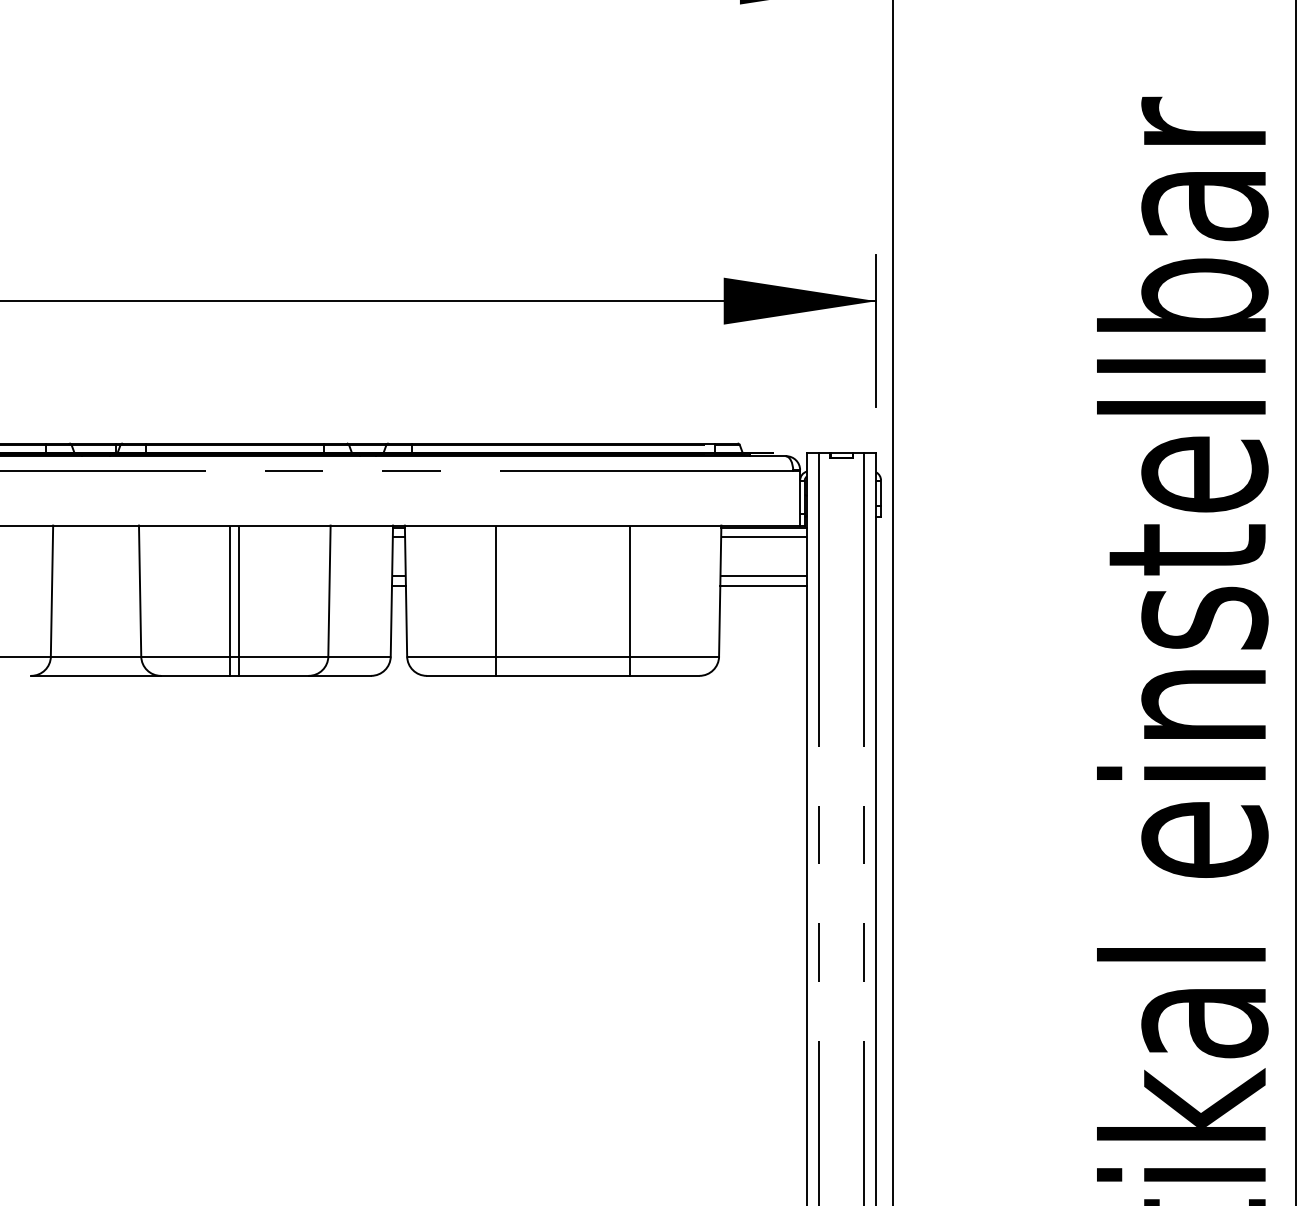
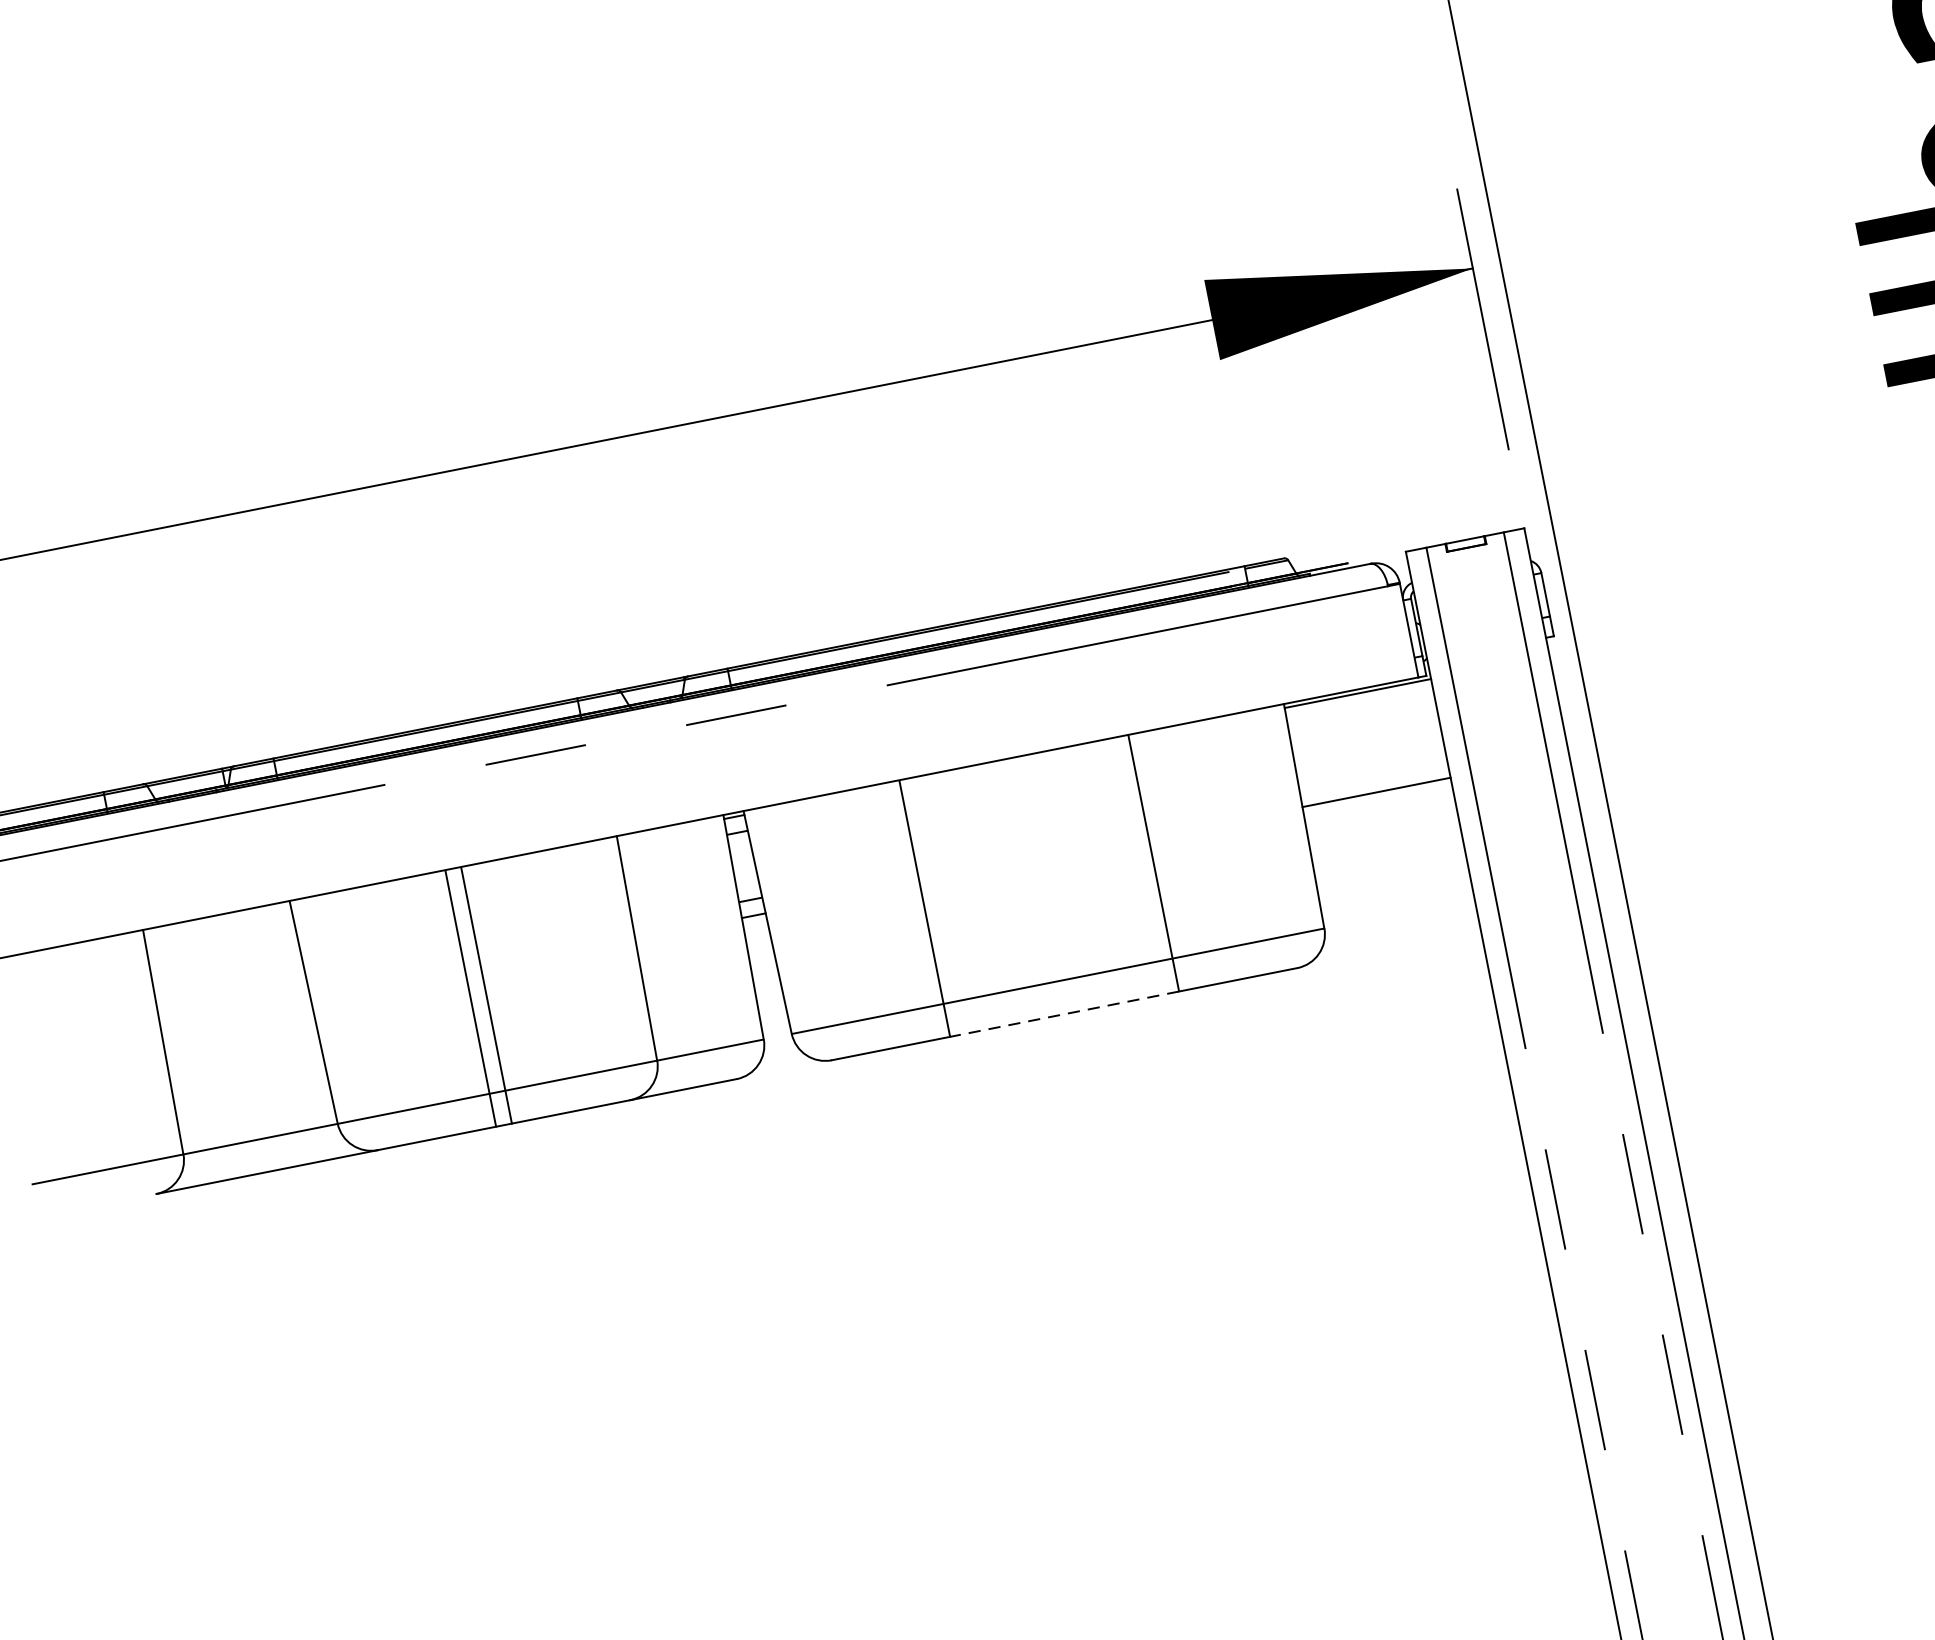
line: (764, 537) -> (1361, 709), removed
line: (763, 576) -> (1373, 776), removed
line: (562, 675) -> (1063, 1013), solid -> dashed

